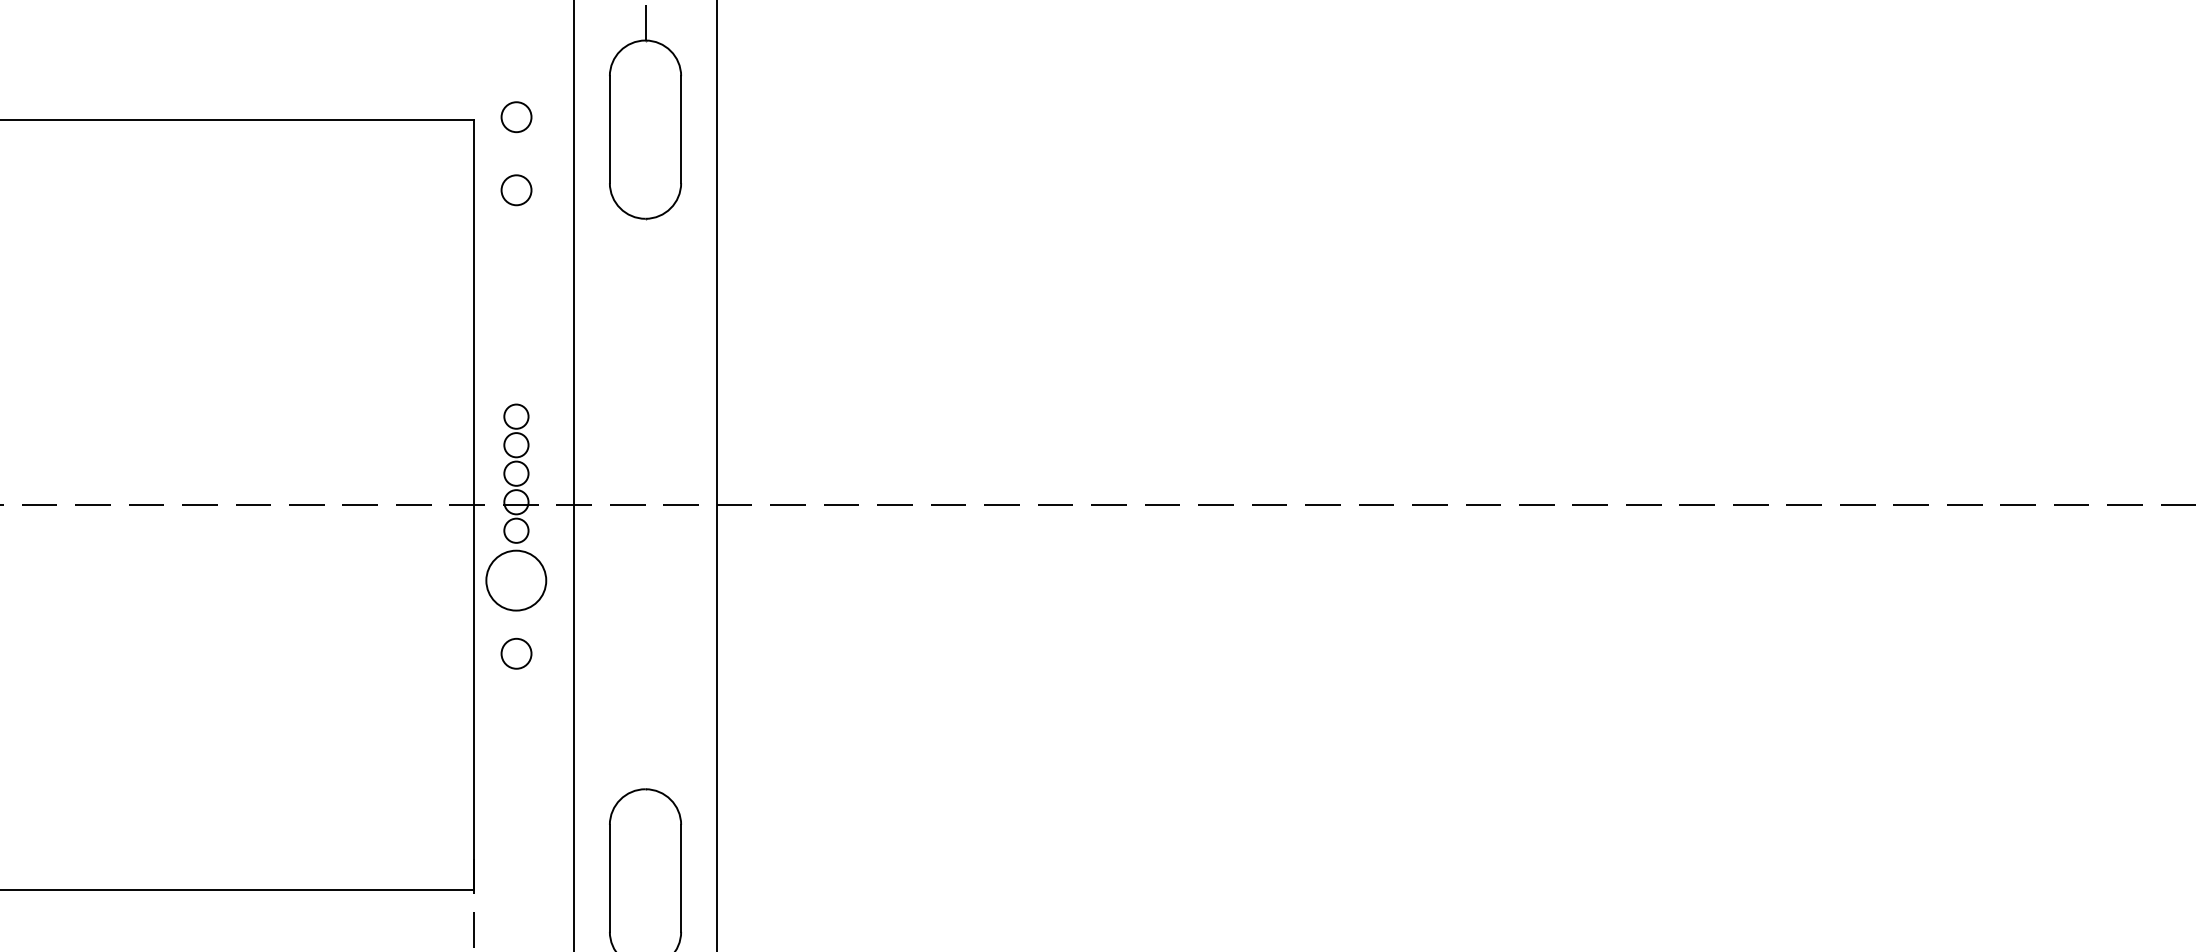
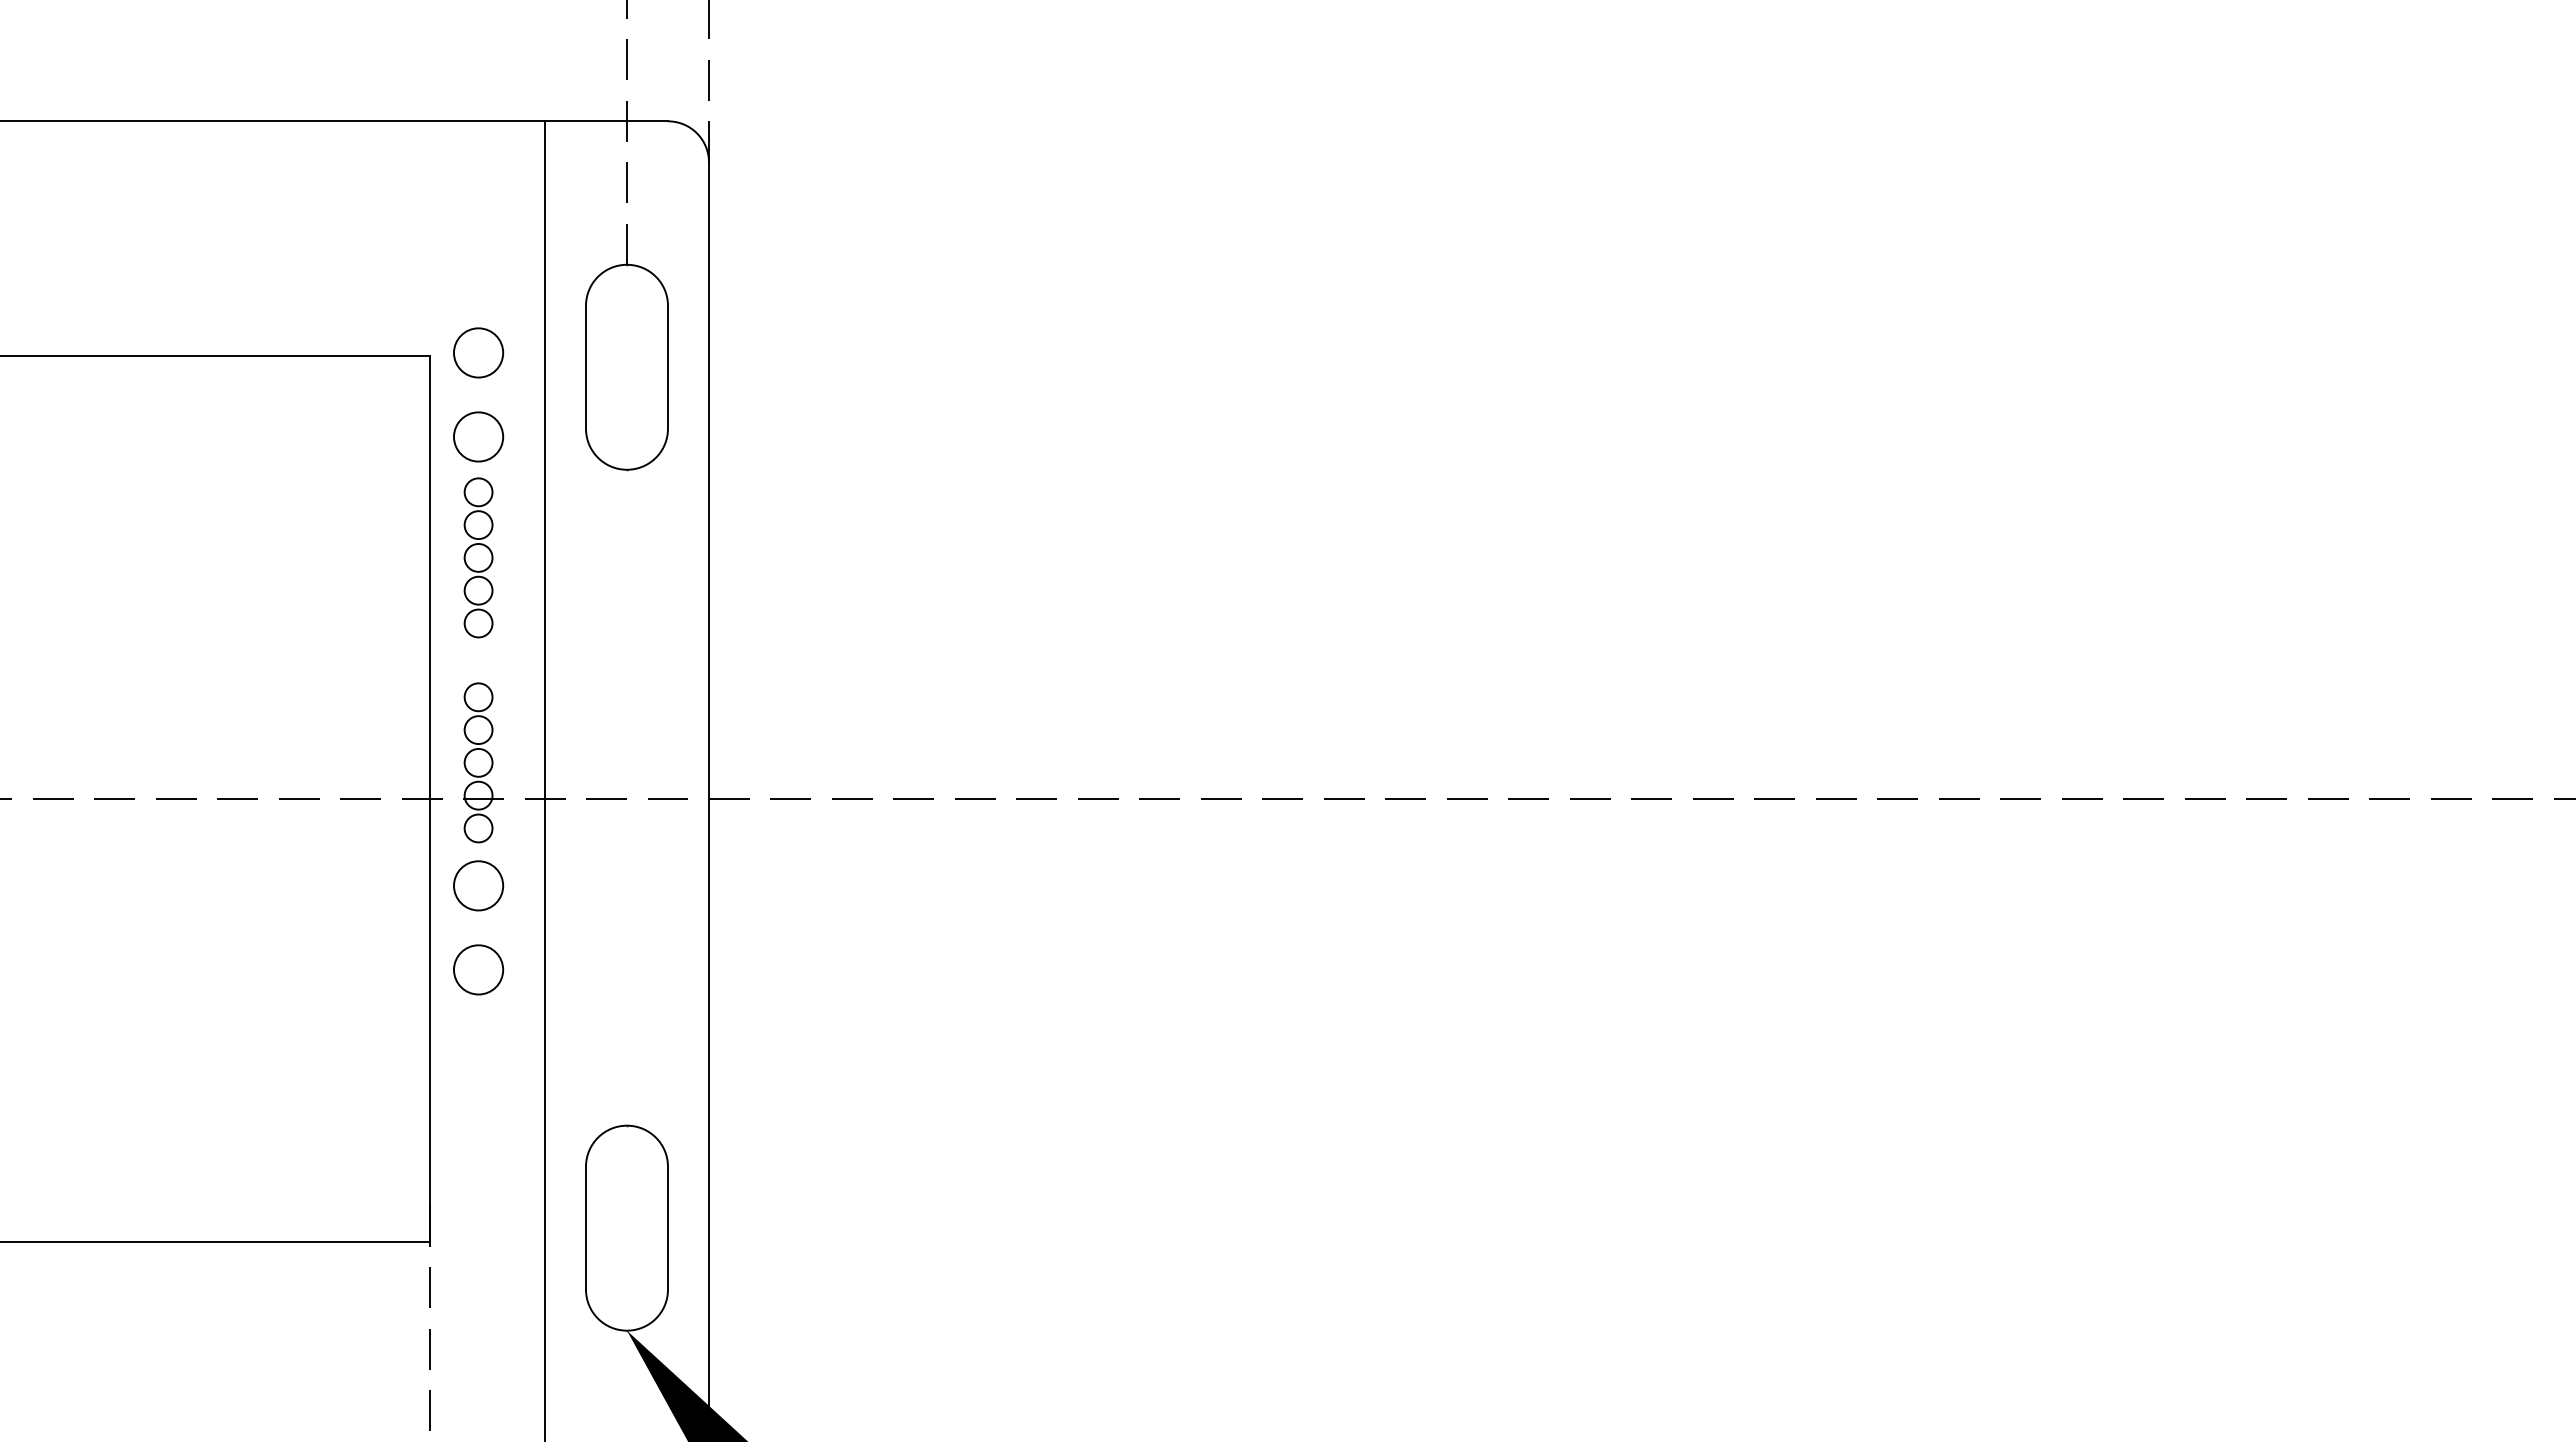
circle: (516, 116) -> (478, 352), size x1.43
circle: (516, 189) -> (478, 436), size x1.43
part: (516, 295) -> (478, 557), added
circle: (516, 580) -> (478, 885), size x0.71
circle: (516, 653) -> (478, 969), size x1.43

